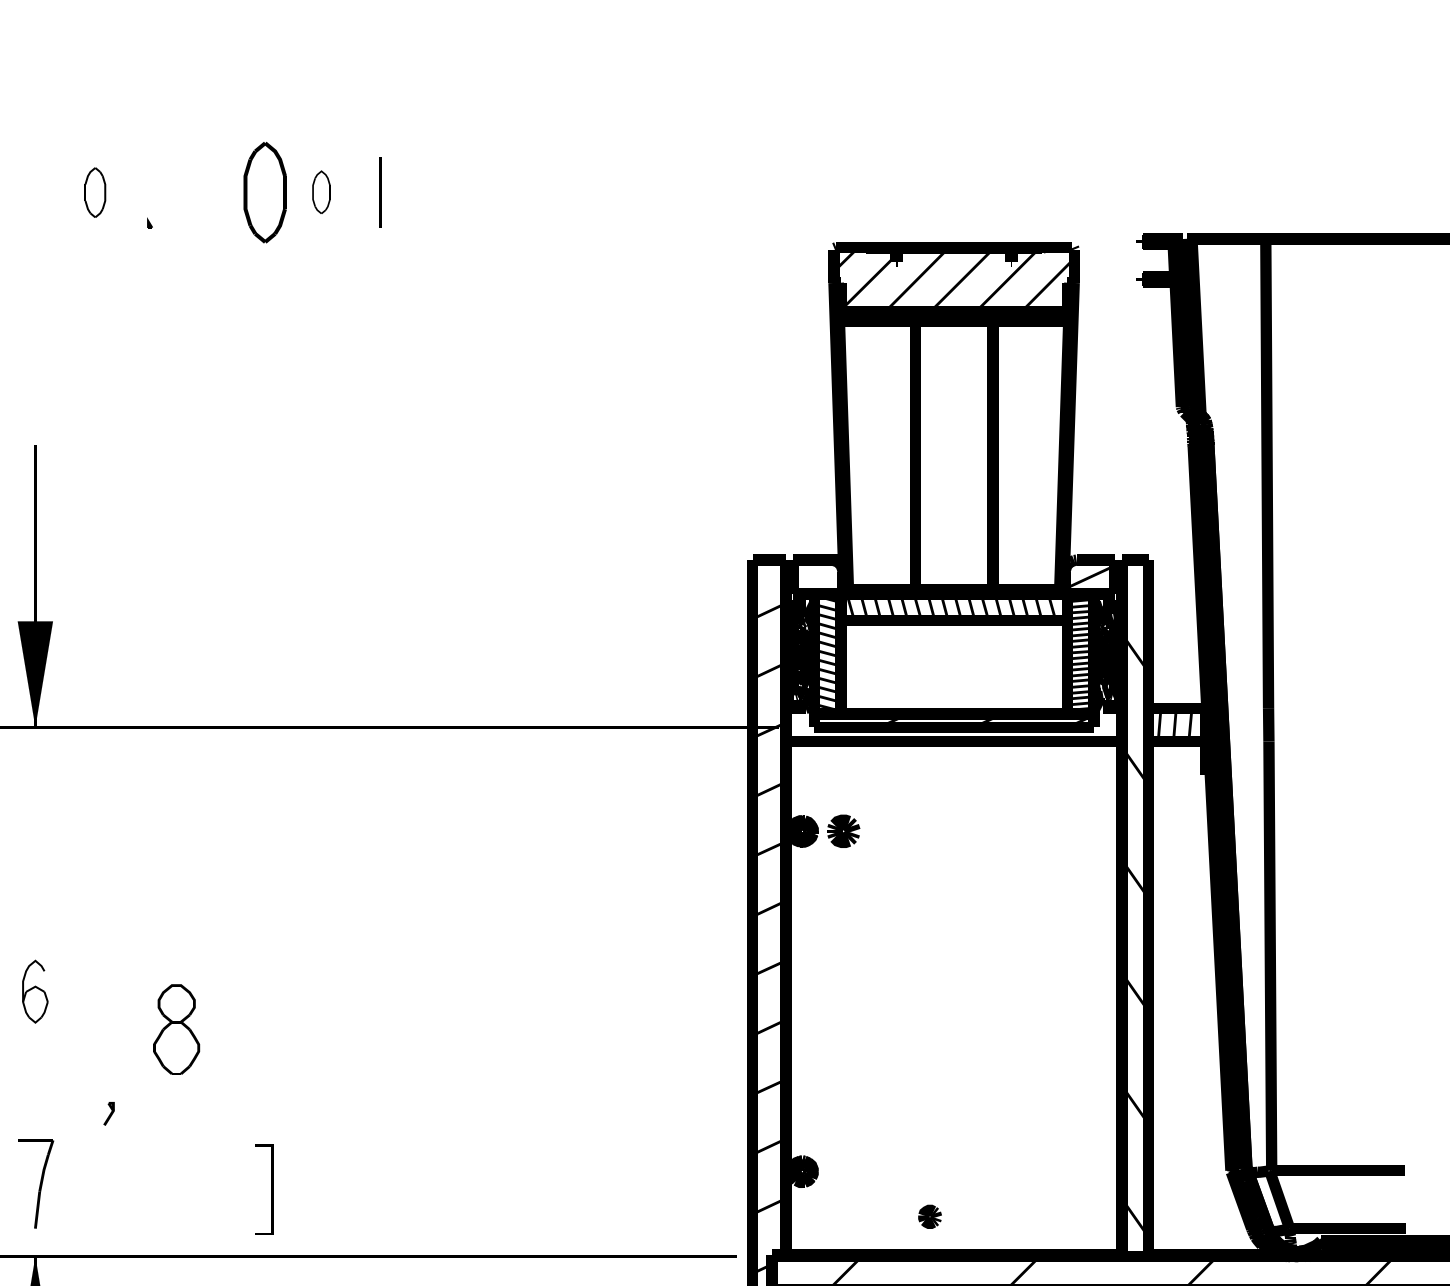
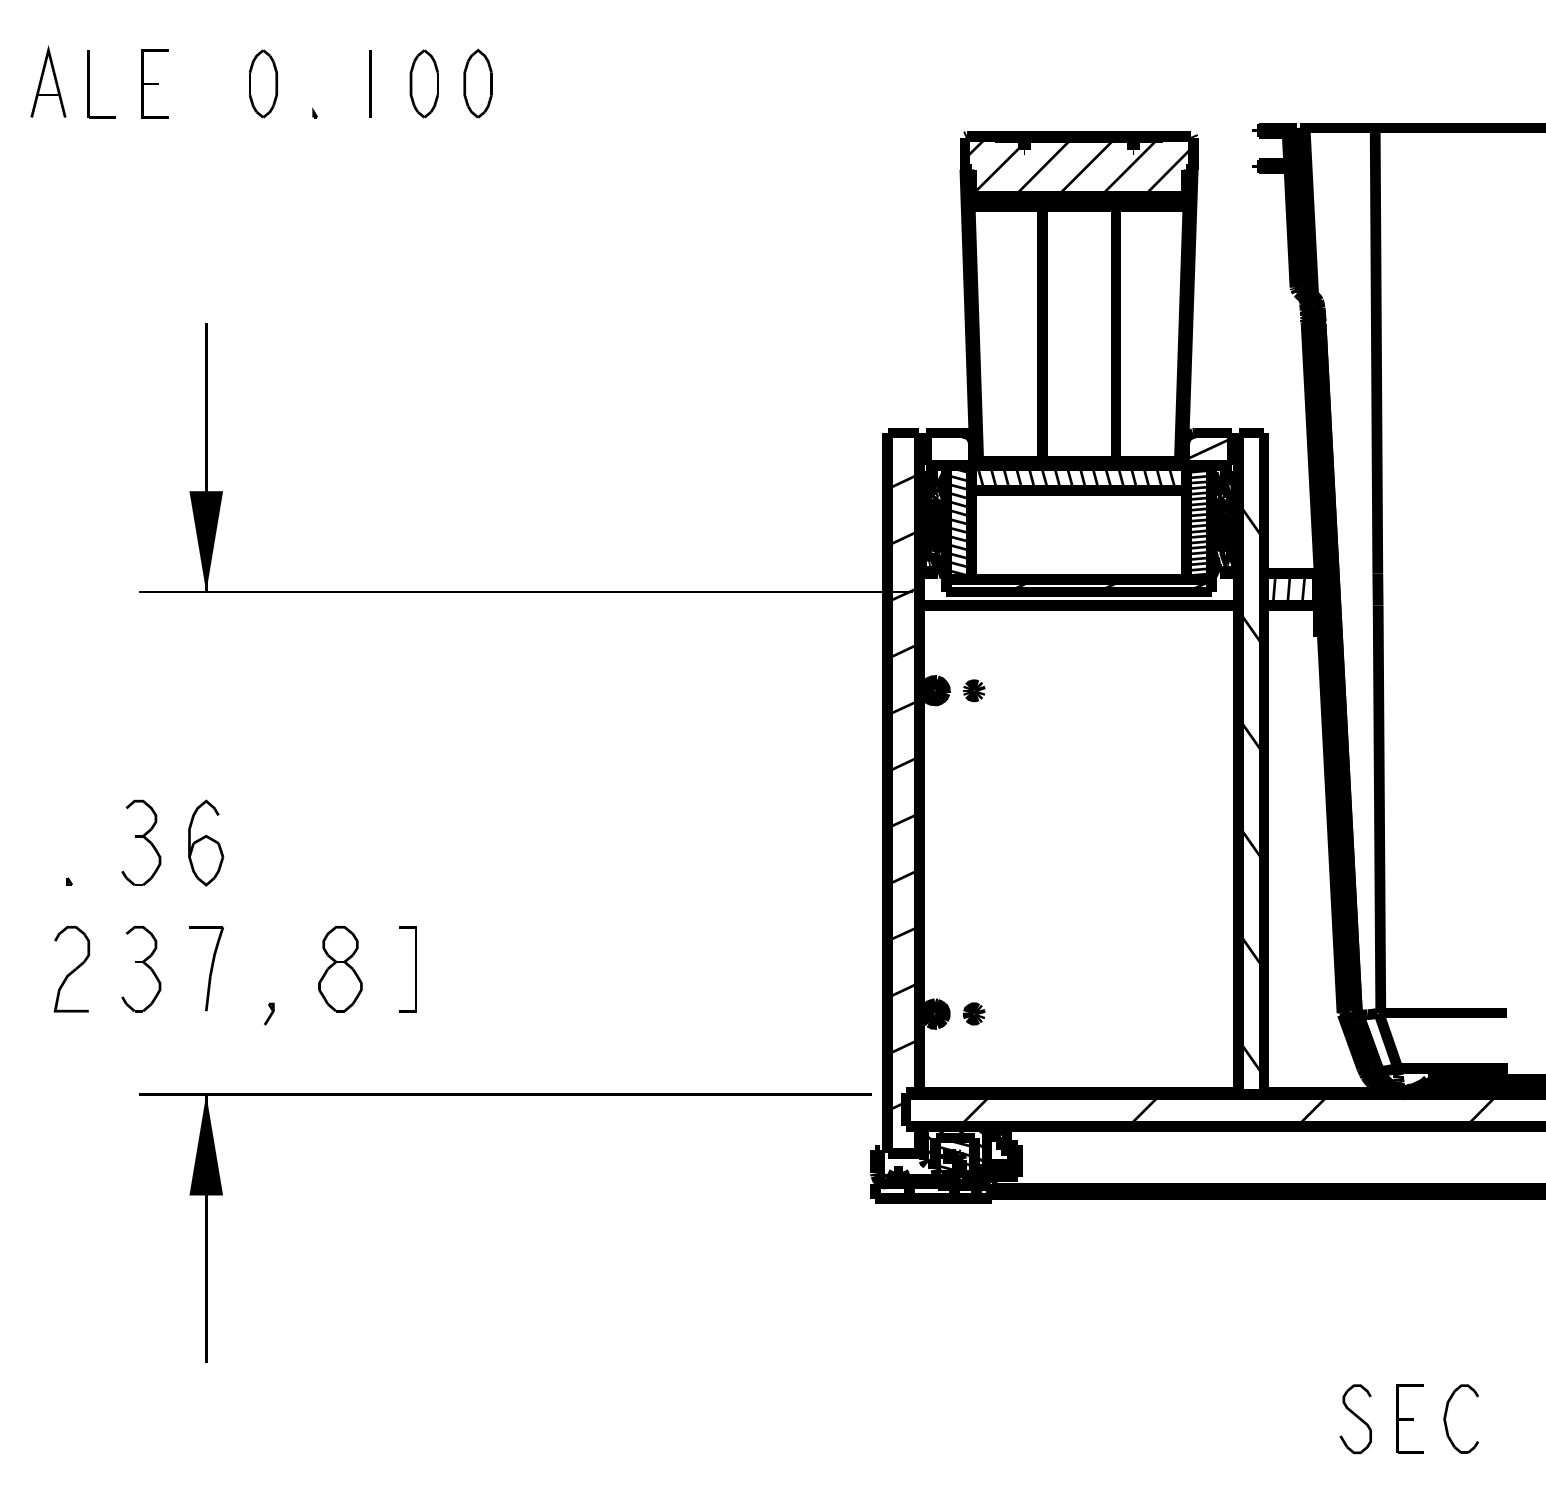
part: (94, 192) -> (262, 83), size x1.43
part: (264, 192) -> (423, 83), size x0.71
part: (320, 192) -> (477, 83), size x1.67
line: (379, 192) -> (370, 83), moved
part: (844, 831) -> (974, 690), size x0.71
part: (35, 991) -> (206, 842), size x1.43
part: (176, 1030) -> (340, 969), moved
part: (109, 1113) -> (269, 1013), moved
part: (35, 1183) -> (206, 968), moved
line: (272, 1190) -> (415, 969), moved
part: (930, 1216) -> (974, 1013), moved

